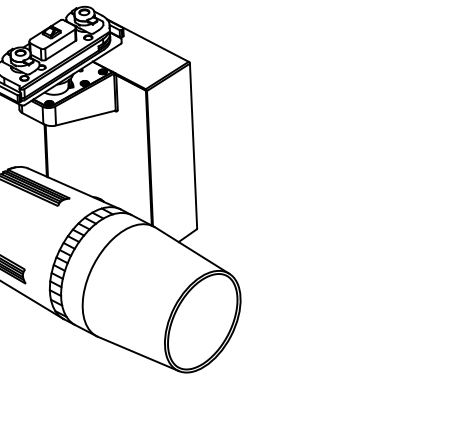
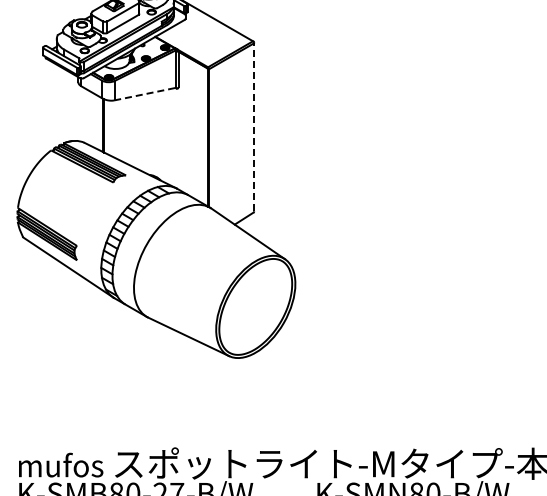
line: (85, 118) -> (145, 94), solid -> dashed
line: (193, 145) -> (254, 126), solid -> dashed

